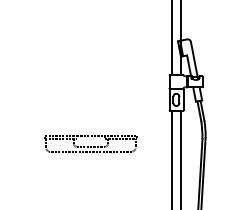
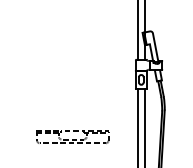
part: (90, 143) -> (72, 136), moved

